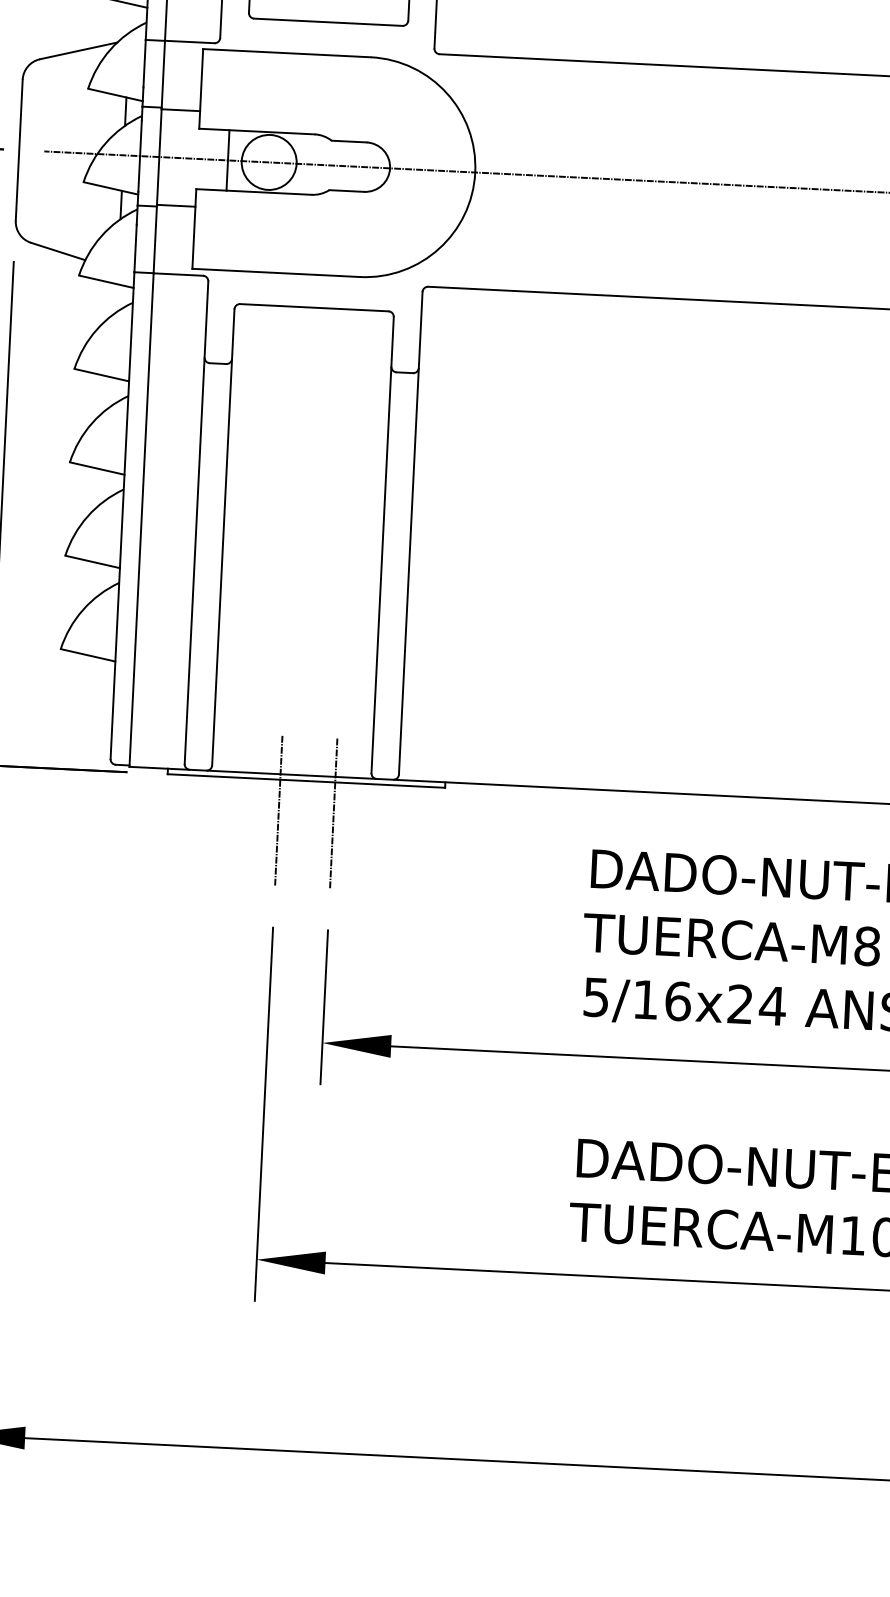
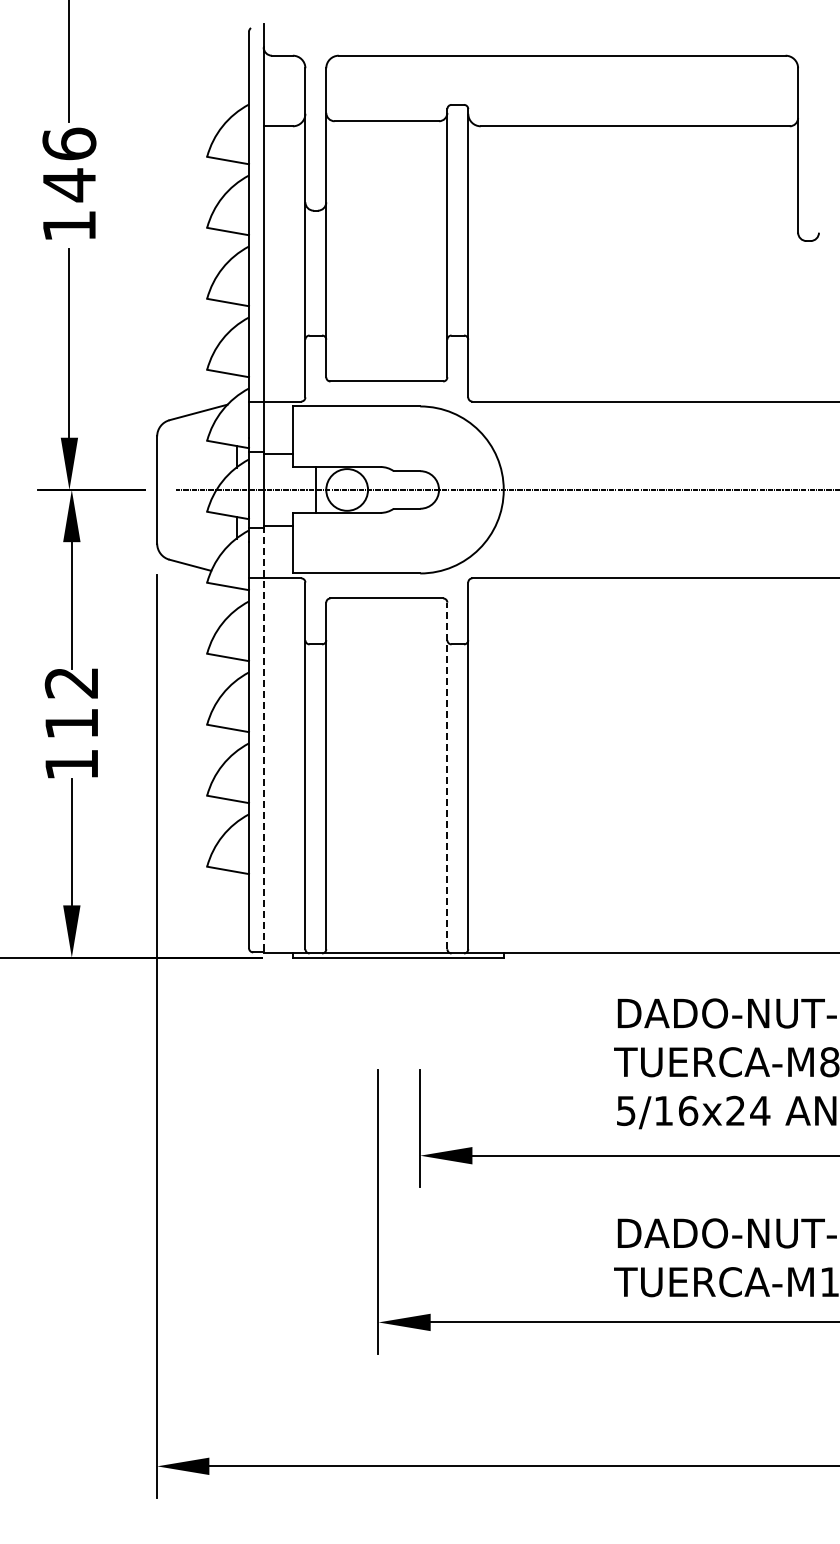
line: (143, 485) -> (263, 739), solid -> dashed
line: (382, 544) -> (447, 775), solid -> dashed
line: (278, 811) -> (378, 981), removed
line: (334, 813) -> (420, 981), removed

